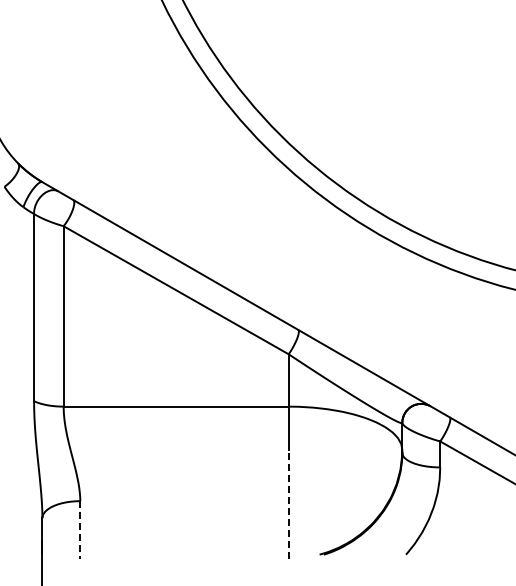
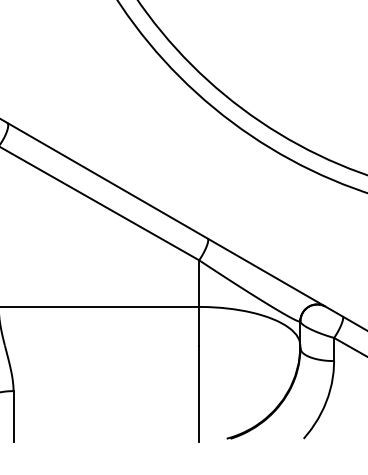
line: (288, 503) -> (198, 393), dashed -> solid
line: (80, 530) -> (13, 417), dashed -> solid

